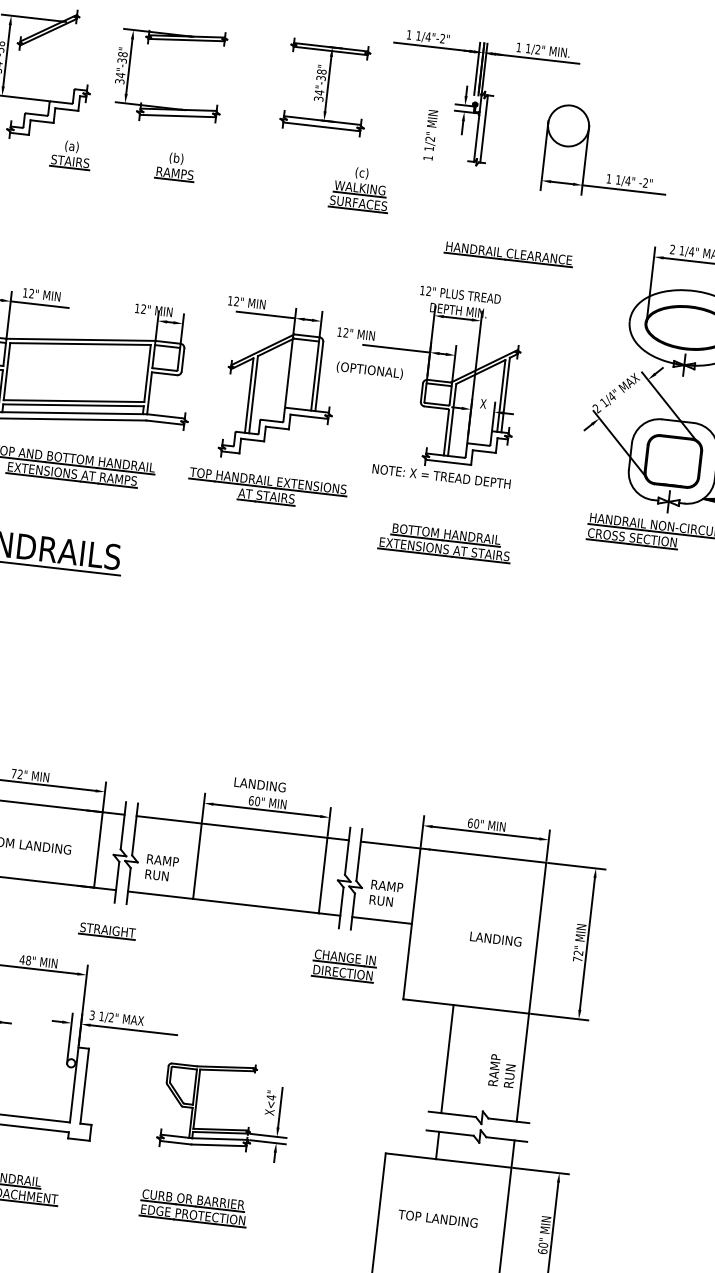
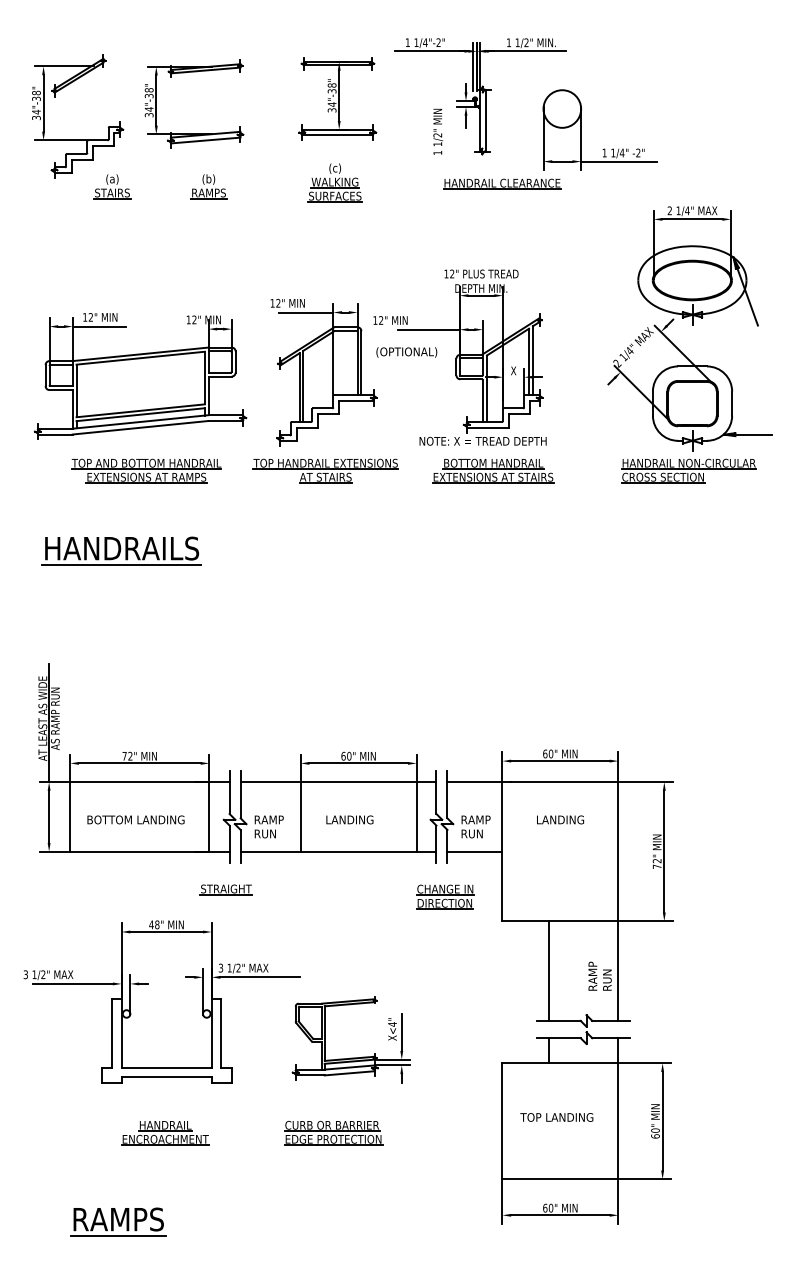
part: (359, 188) -> (334, 182), moved
part: (509, 253) -> (502, 183), moved
part: (445, 541) -> (493, 470), moved
text: (259, 784) -> (349, 819), moved
text: (495, 938) -> (560, 819), moved

